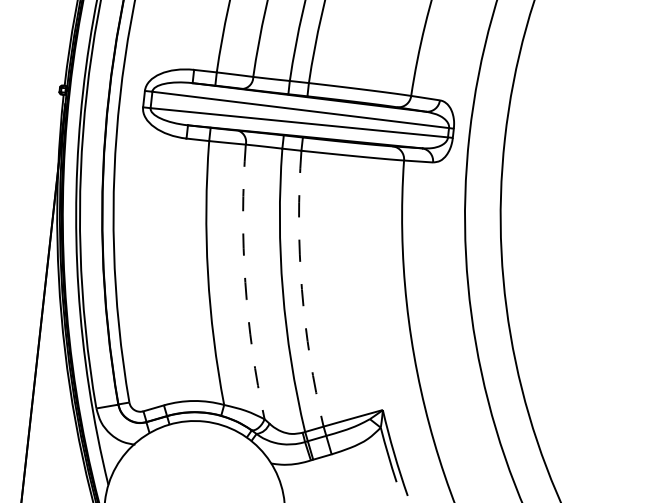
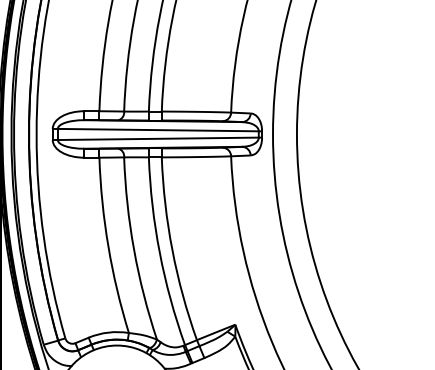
arc: (246, 282) -> (134, 249), dashed -> solid
arc: (302, 290) -> (172, 250), dashed -> solid

